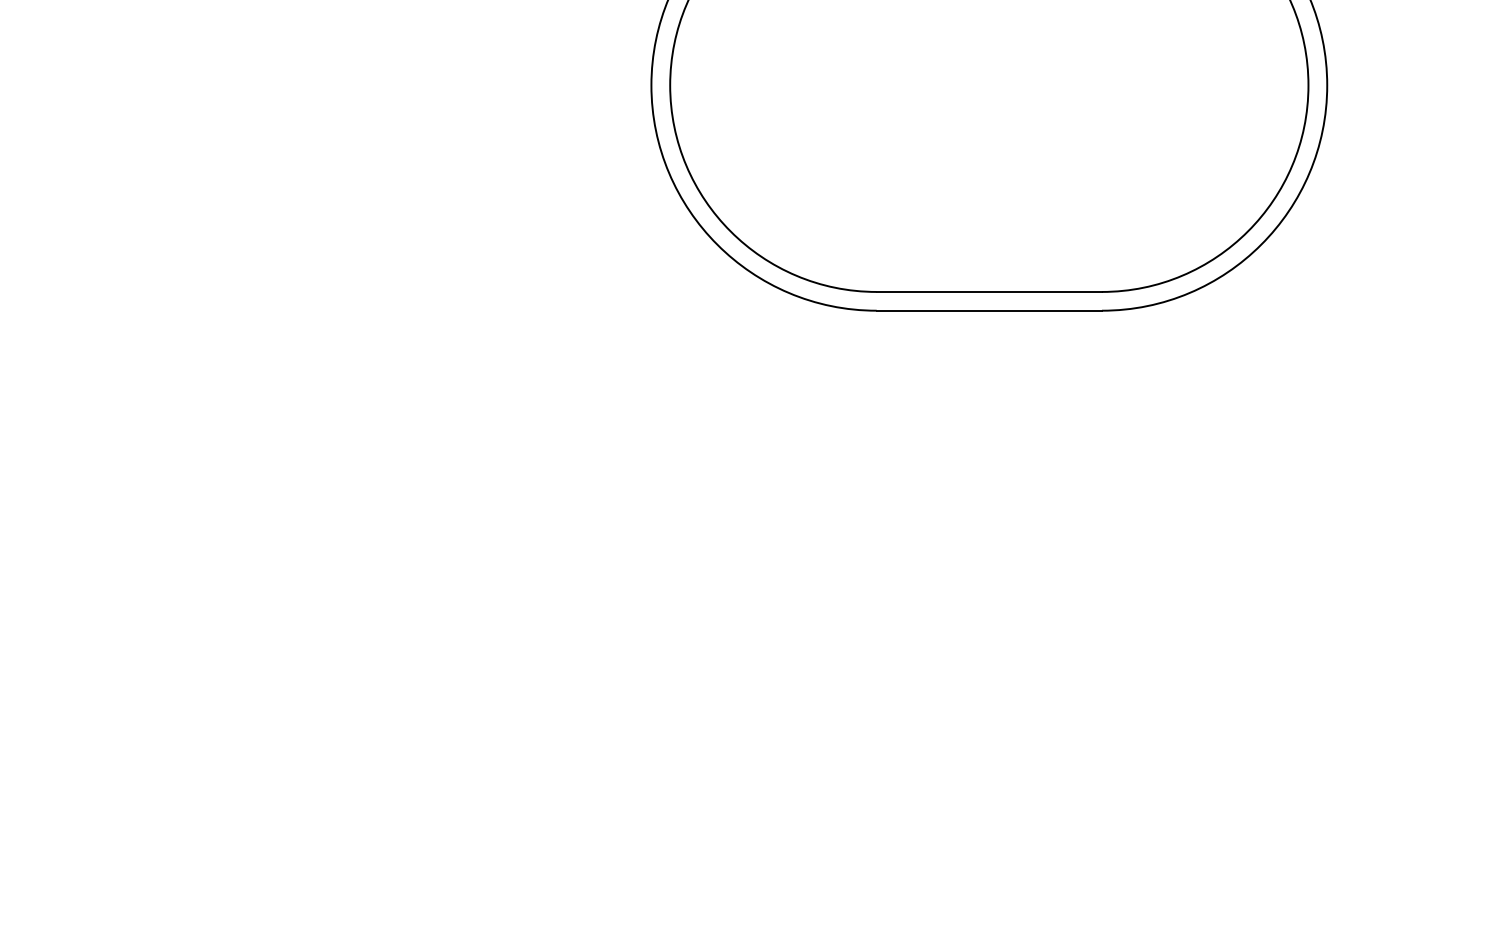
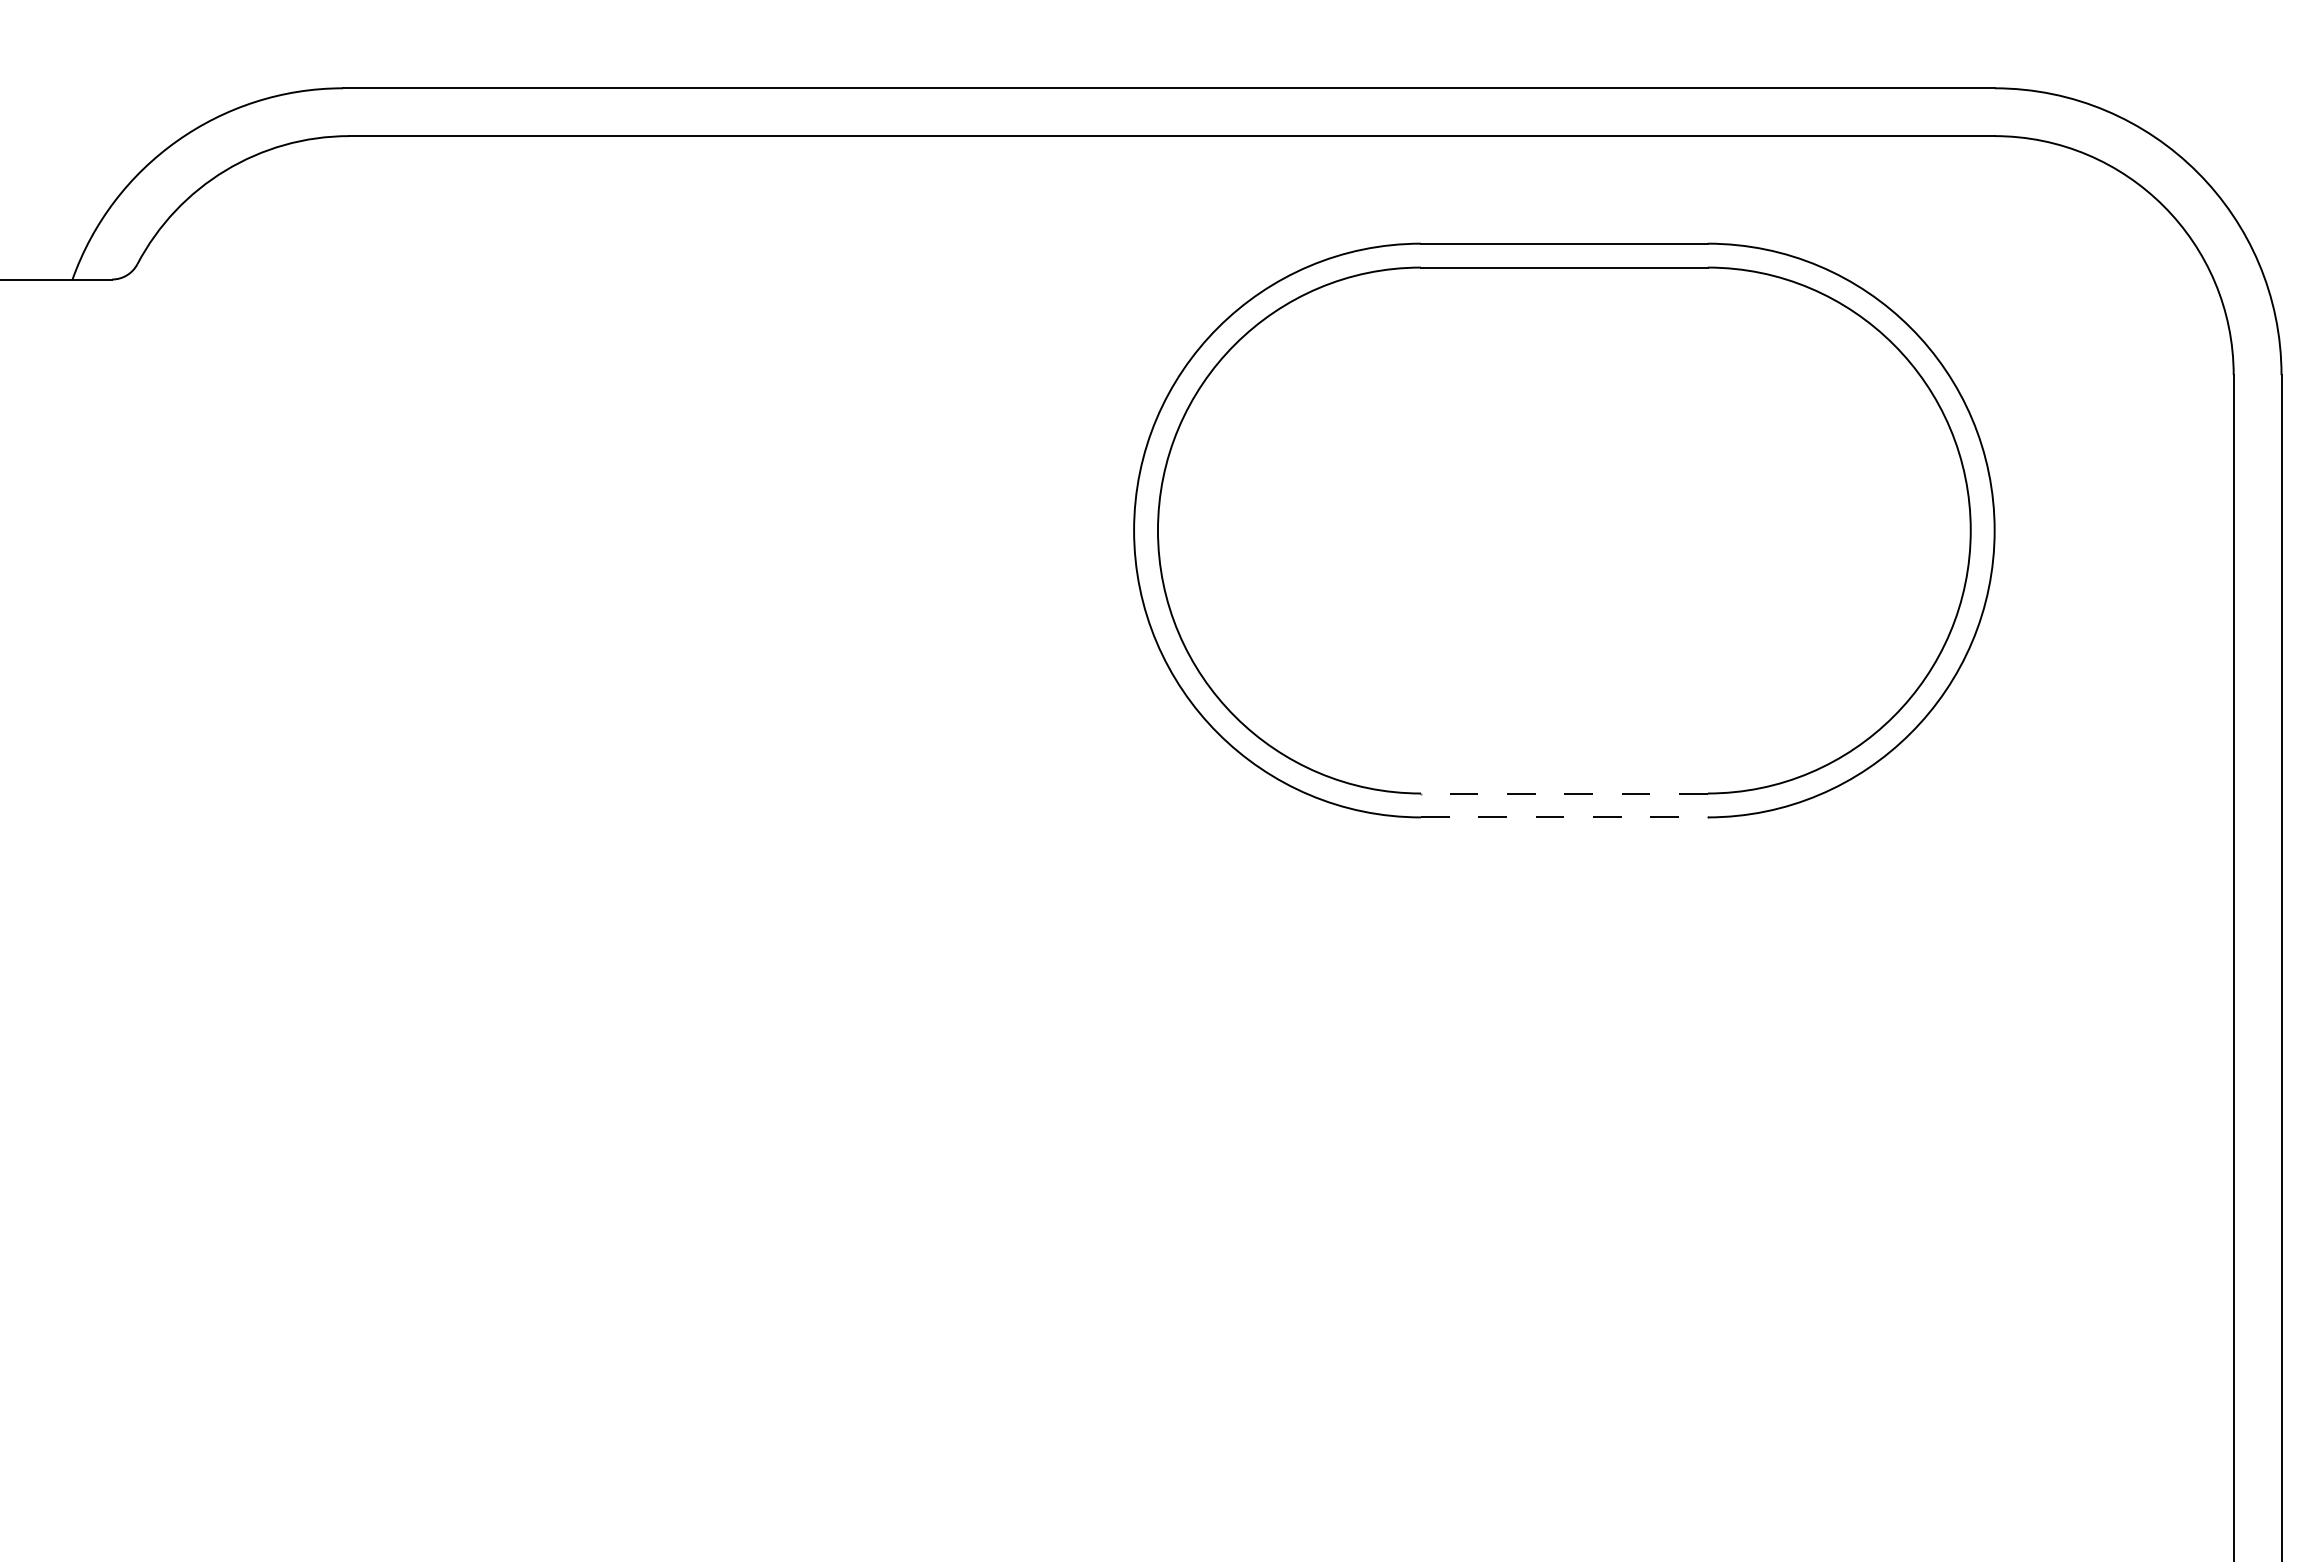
line: (988, 291) -> (1563, 793), solid -> dashed
line: (989, 310) -> (1564, 817), solid -> dashed

